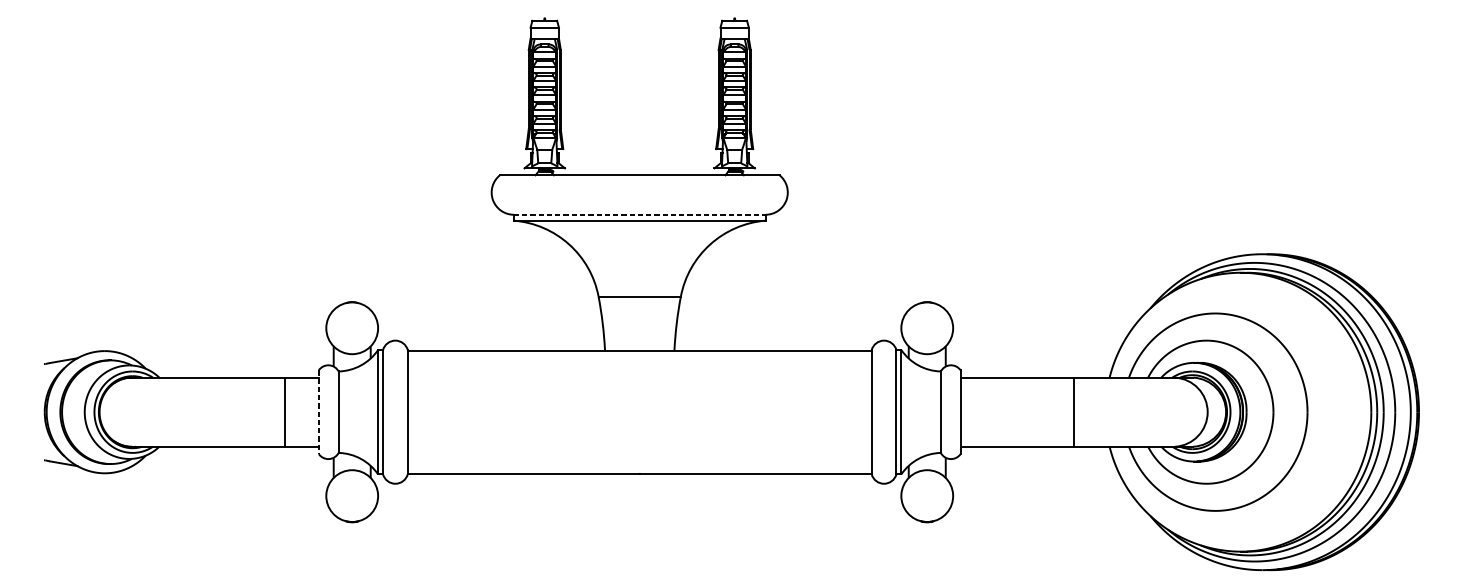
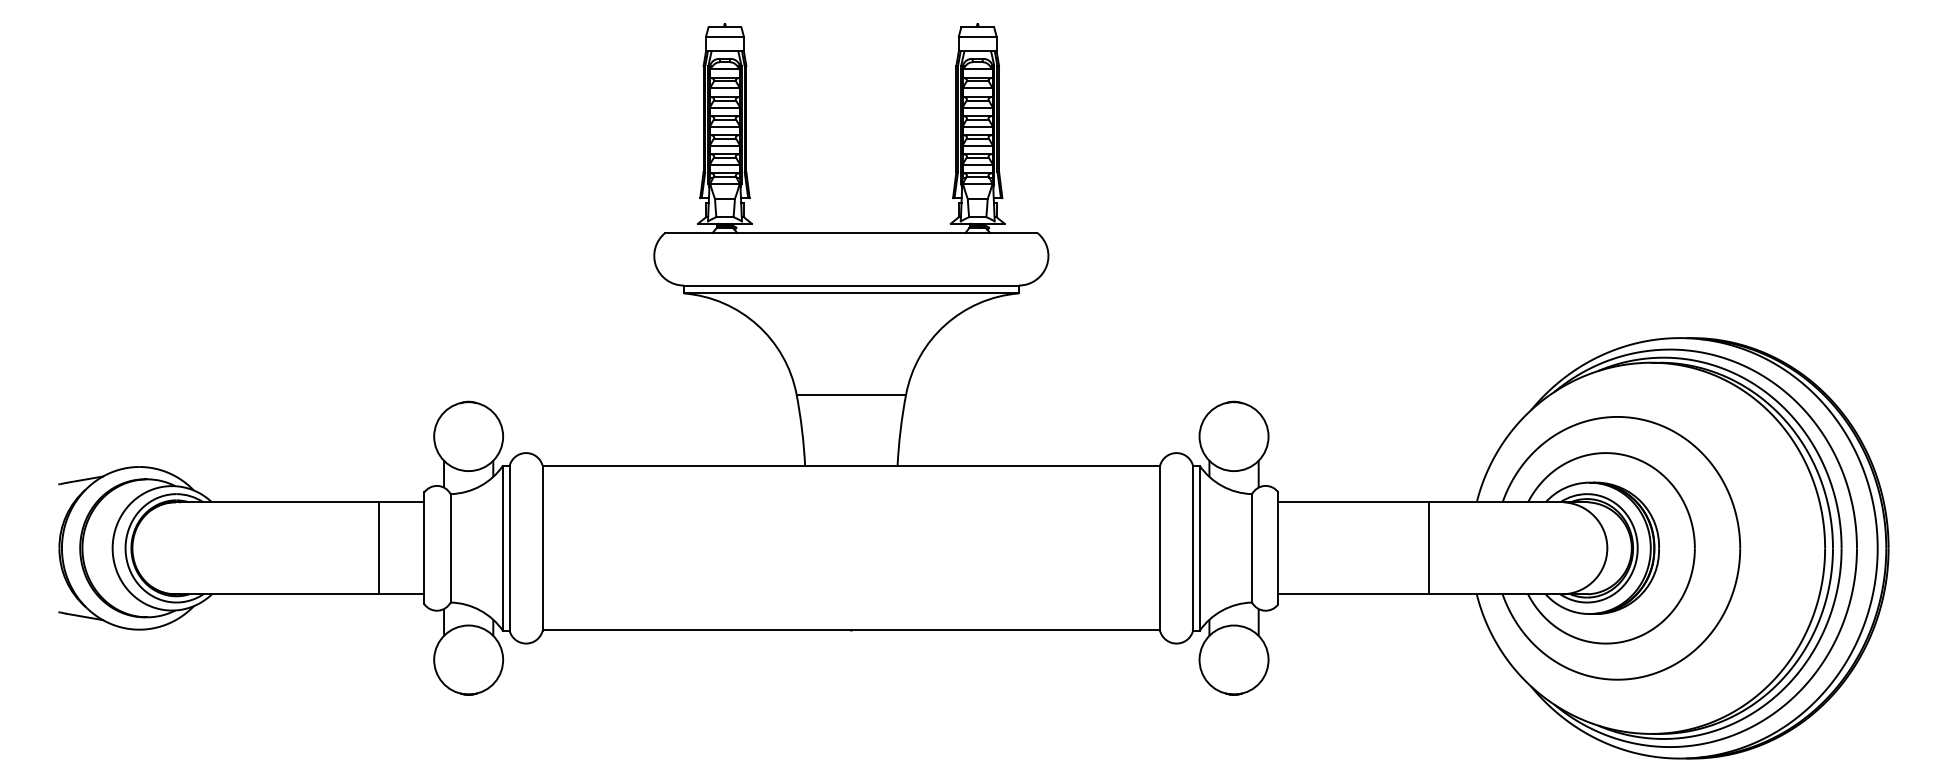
line: (639, 214) -> (851, 285), dashed -> solid
line: (319, 412) -> (424, 548), dashed -> solid

